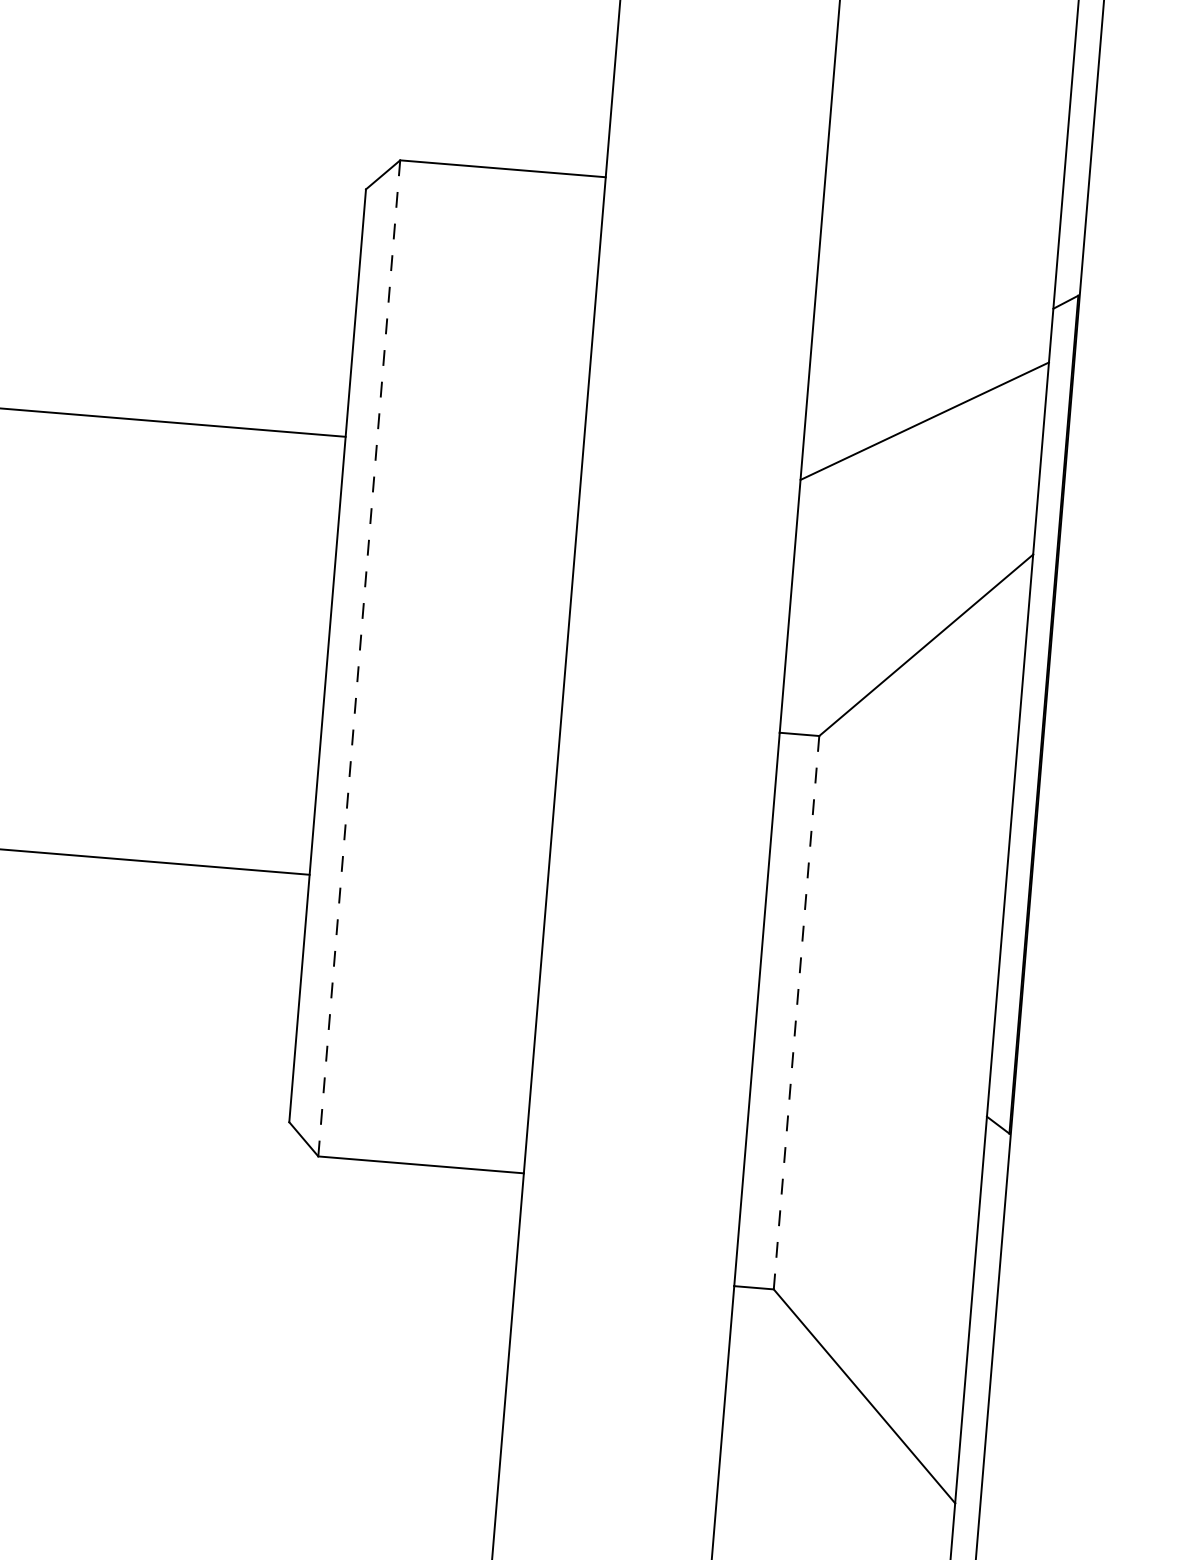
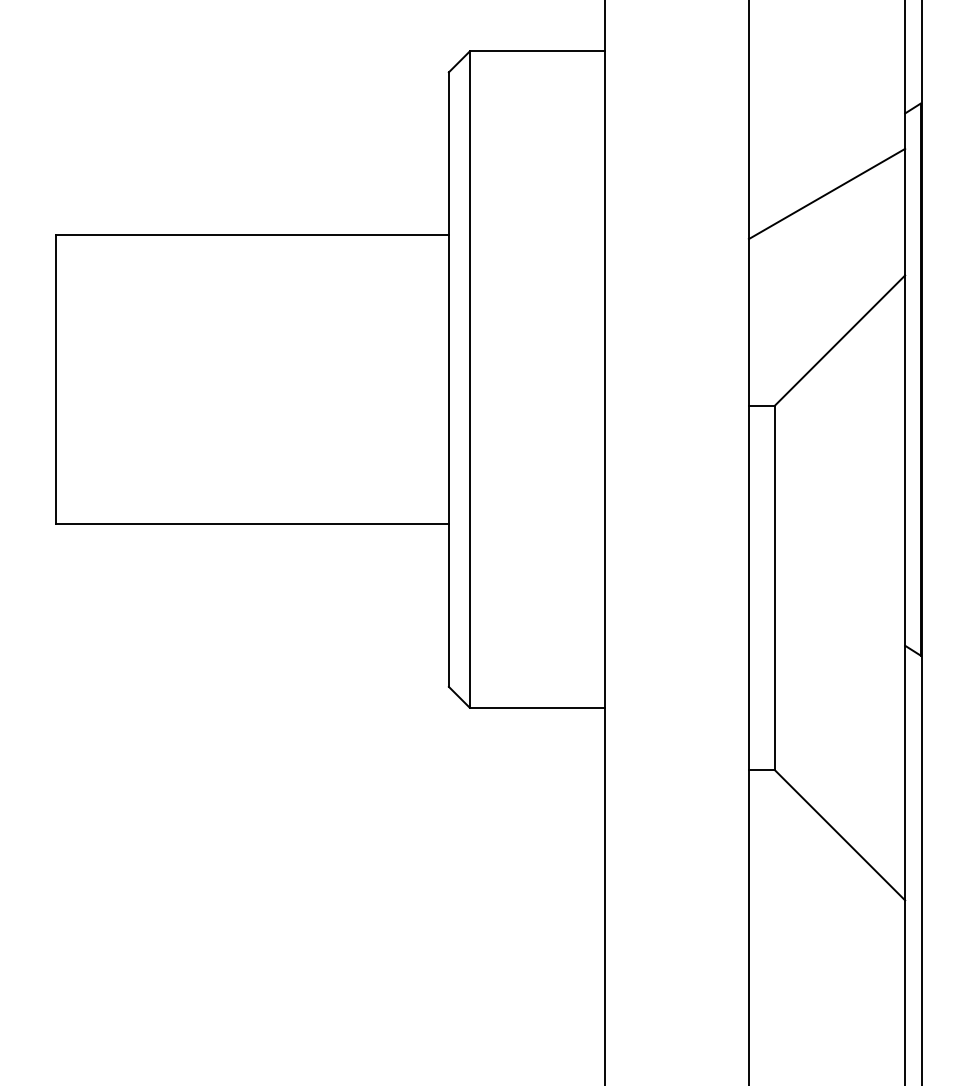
line: (358, 659) -> (469, 380), dashed -> solid
line: (795, 1011) -> (774, 587), dashed -> solid

